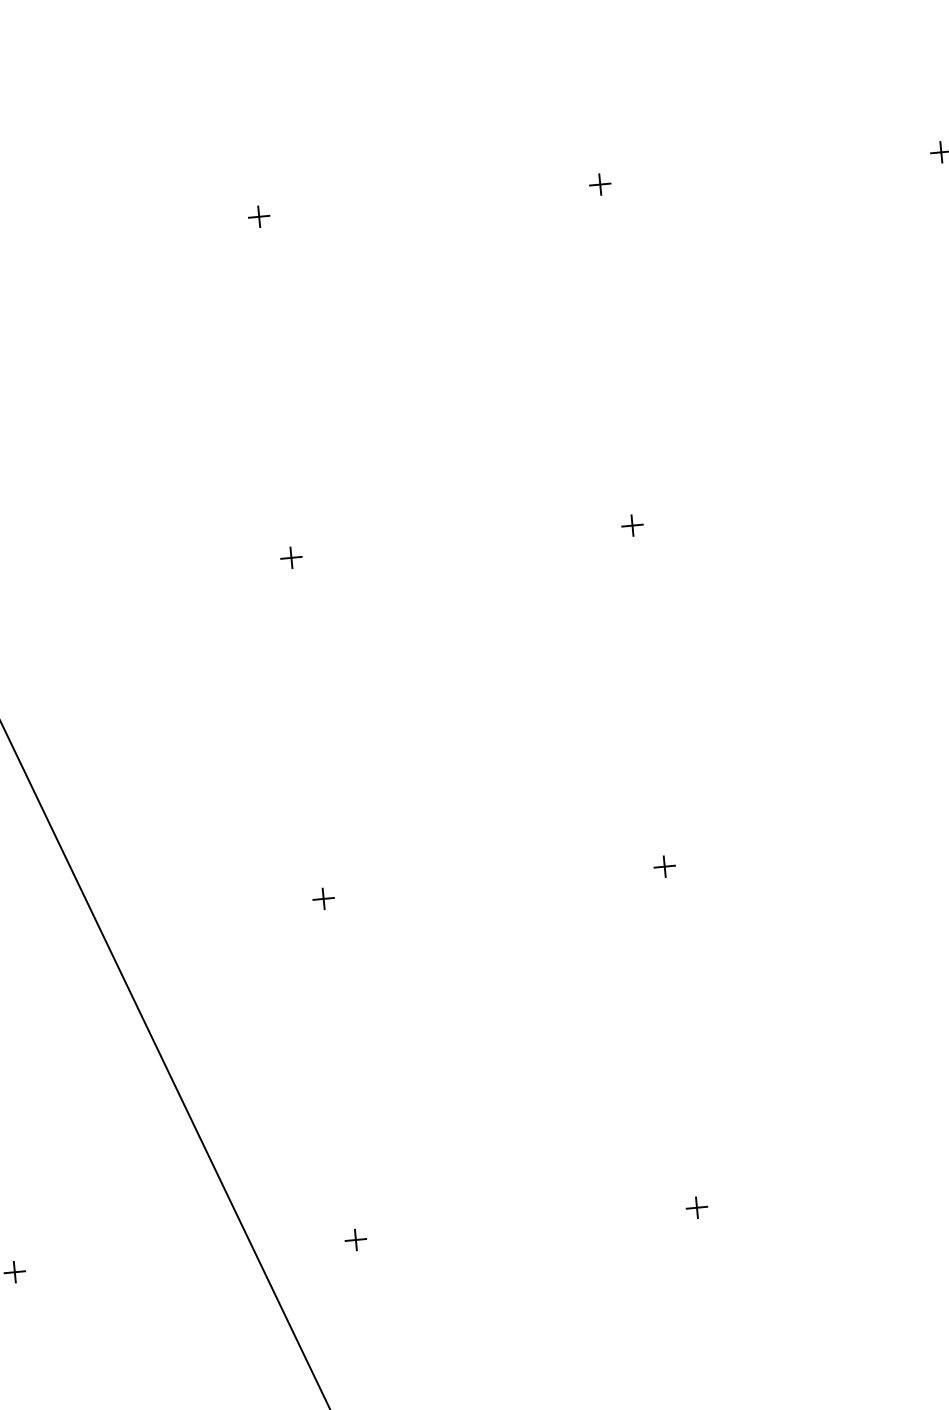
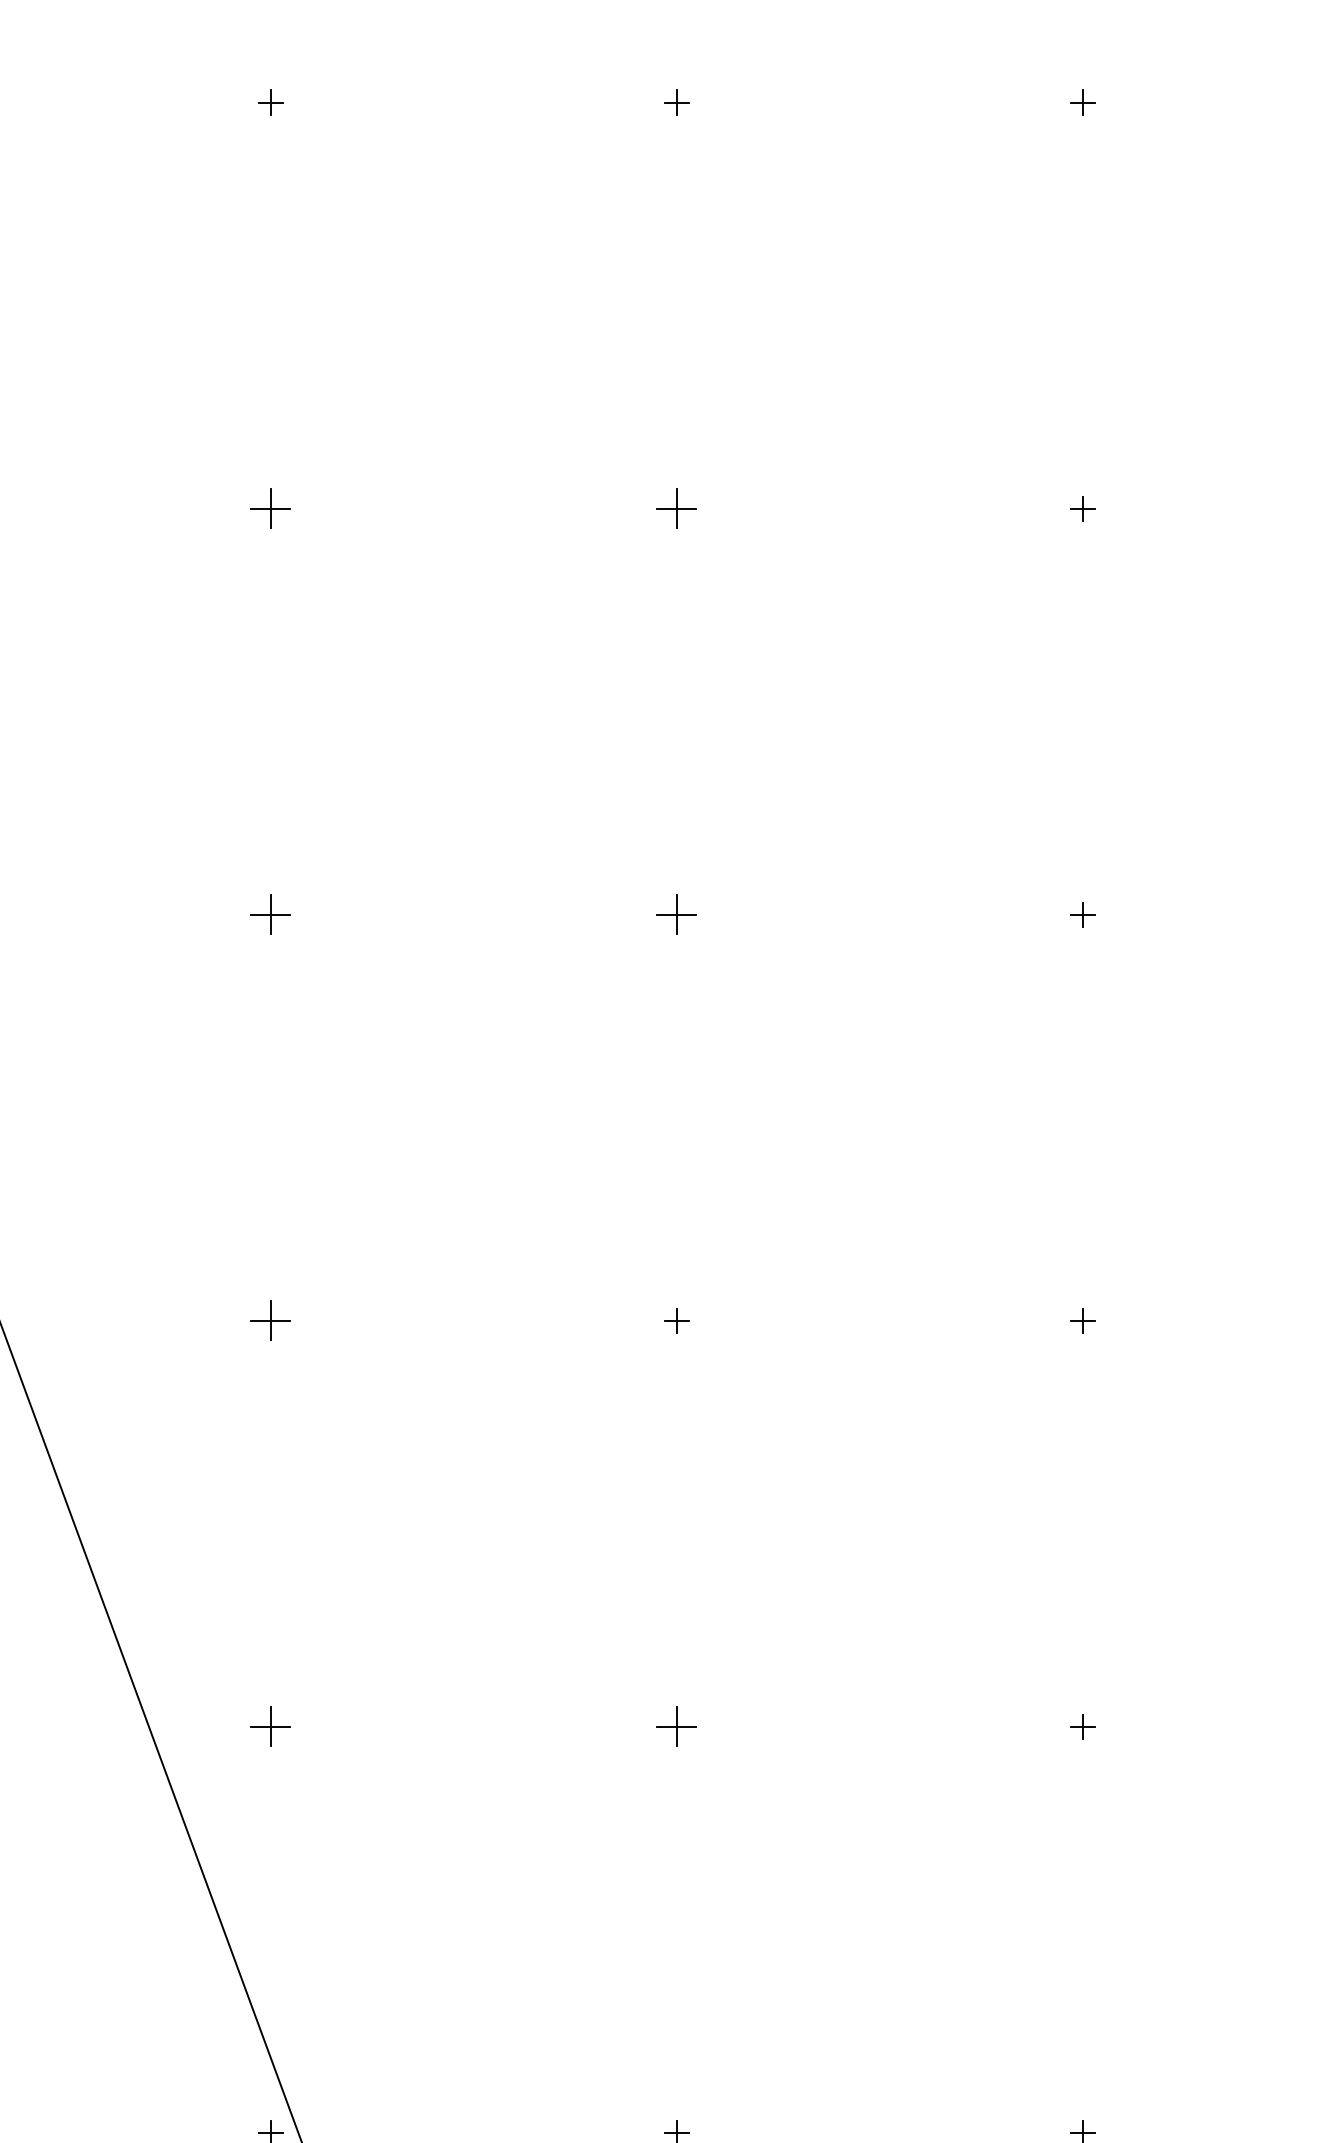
part: (599, 184) -> (676, 508), size x1.6
part: (258, 216) -> (270, 508), size x1.6
part: (632, 525) -> (676, 914), size x1.6
part: (291, 557) -> (270, 914), size x1.6
part: (323, 898) -> (270, 1320), size x1.6
part: (696, 1207) -> (676, 1726), size x1.6
part: (355, 1239) -> (270, 1726), size x1.6

